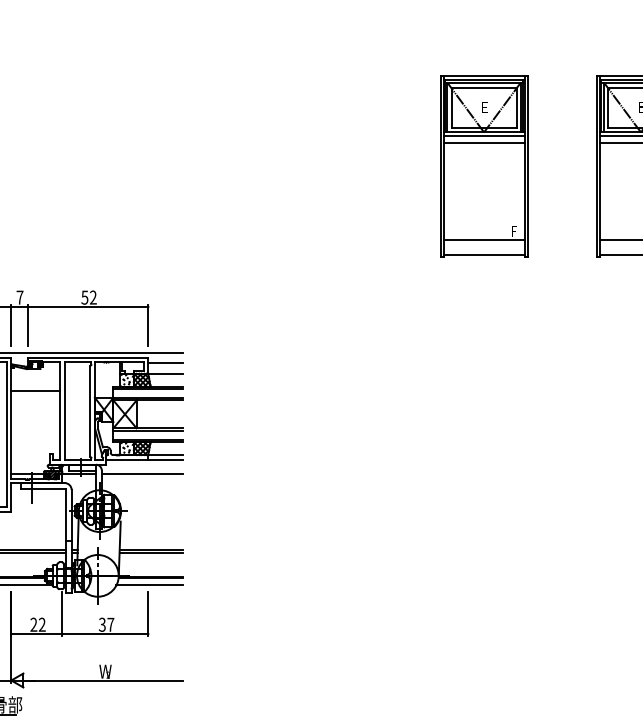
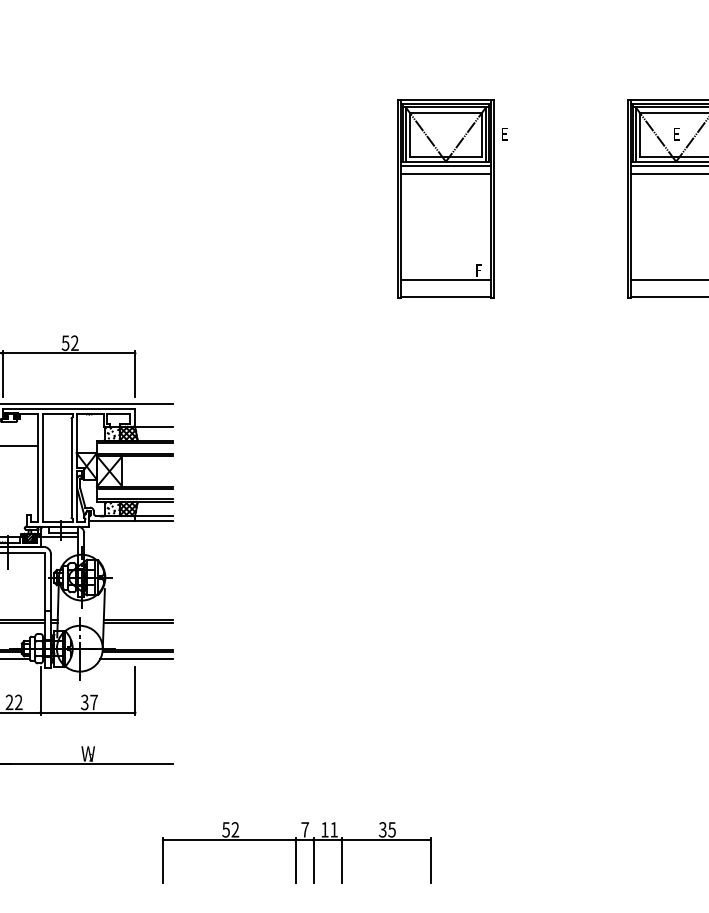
part: (483, 165) -> (445, 198), moved
line: (165, 363) -> (154, 415), removed
line: (142, 473) -> (128, 536), removed

